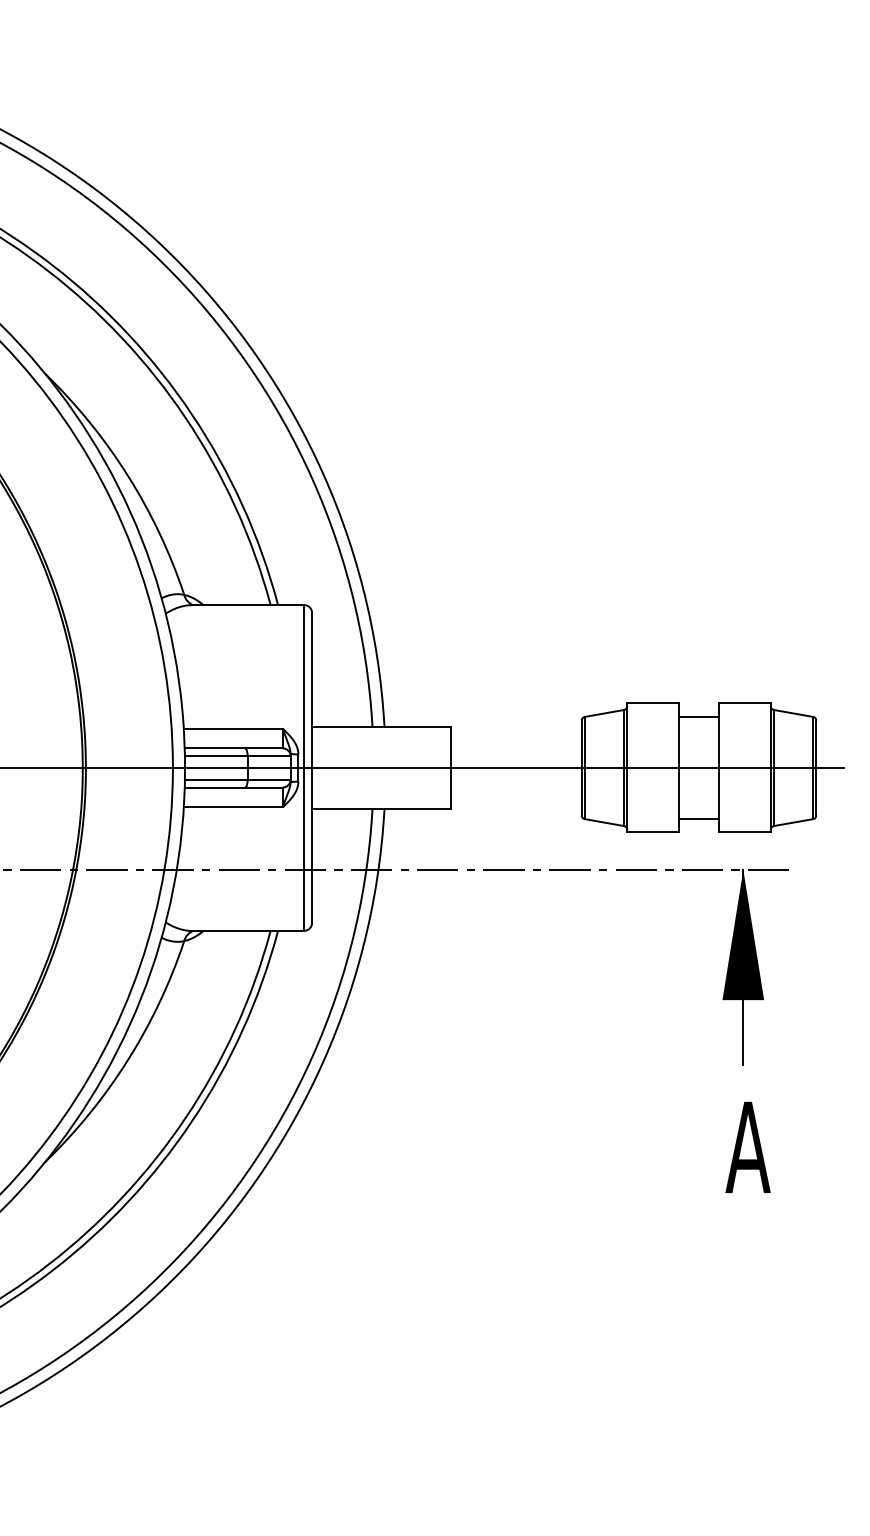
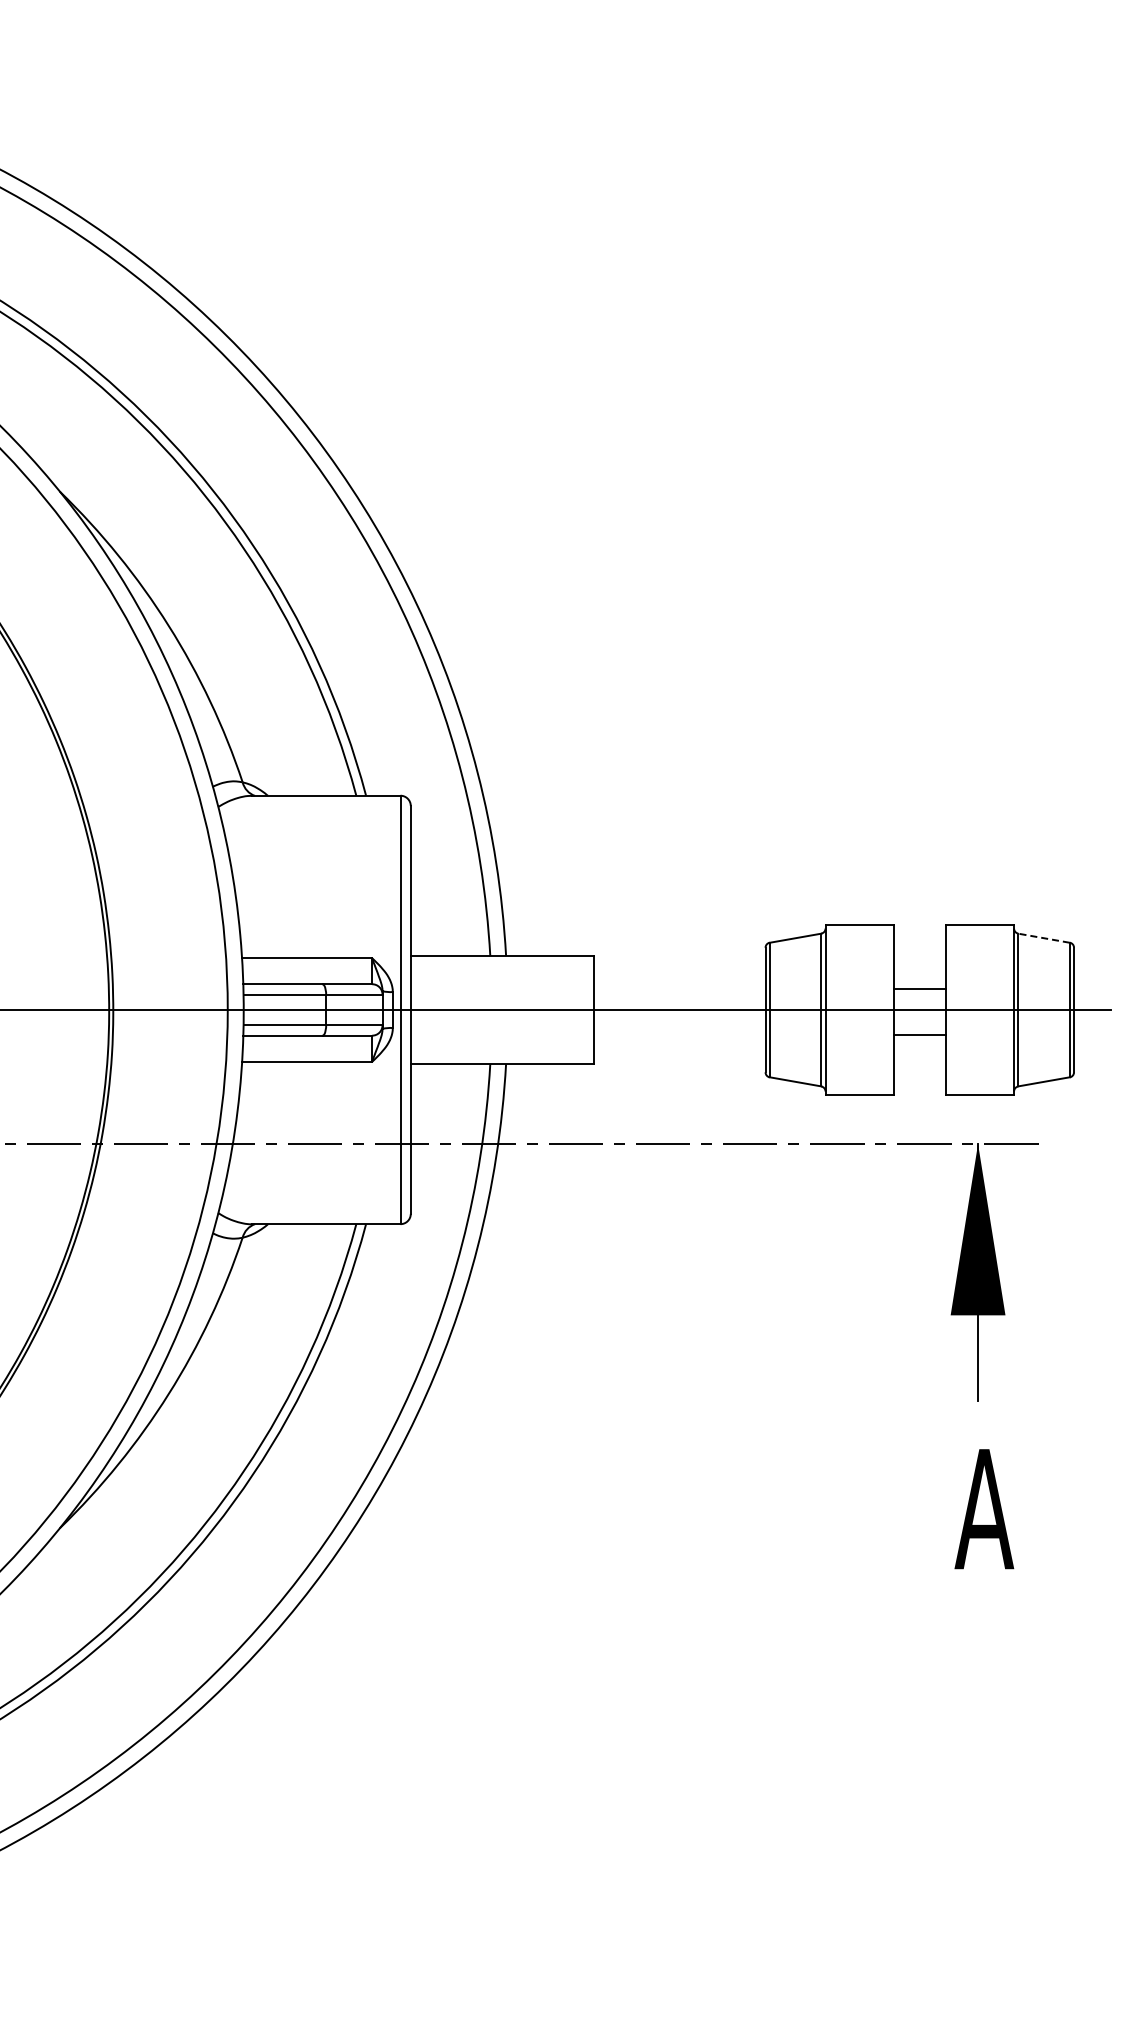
line: (793, 713) -> (1043, 938), solid -> dashed
line: (698, 717) -> (919, 989), moved
line: (698, 818) -> (919, 1034), moved

